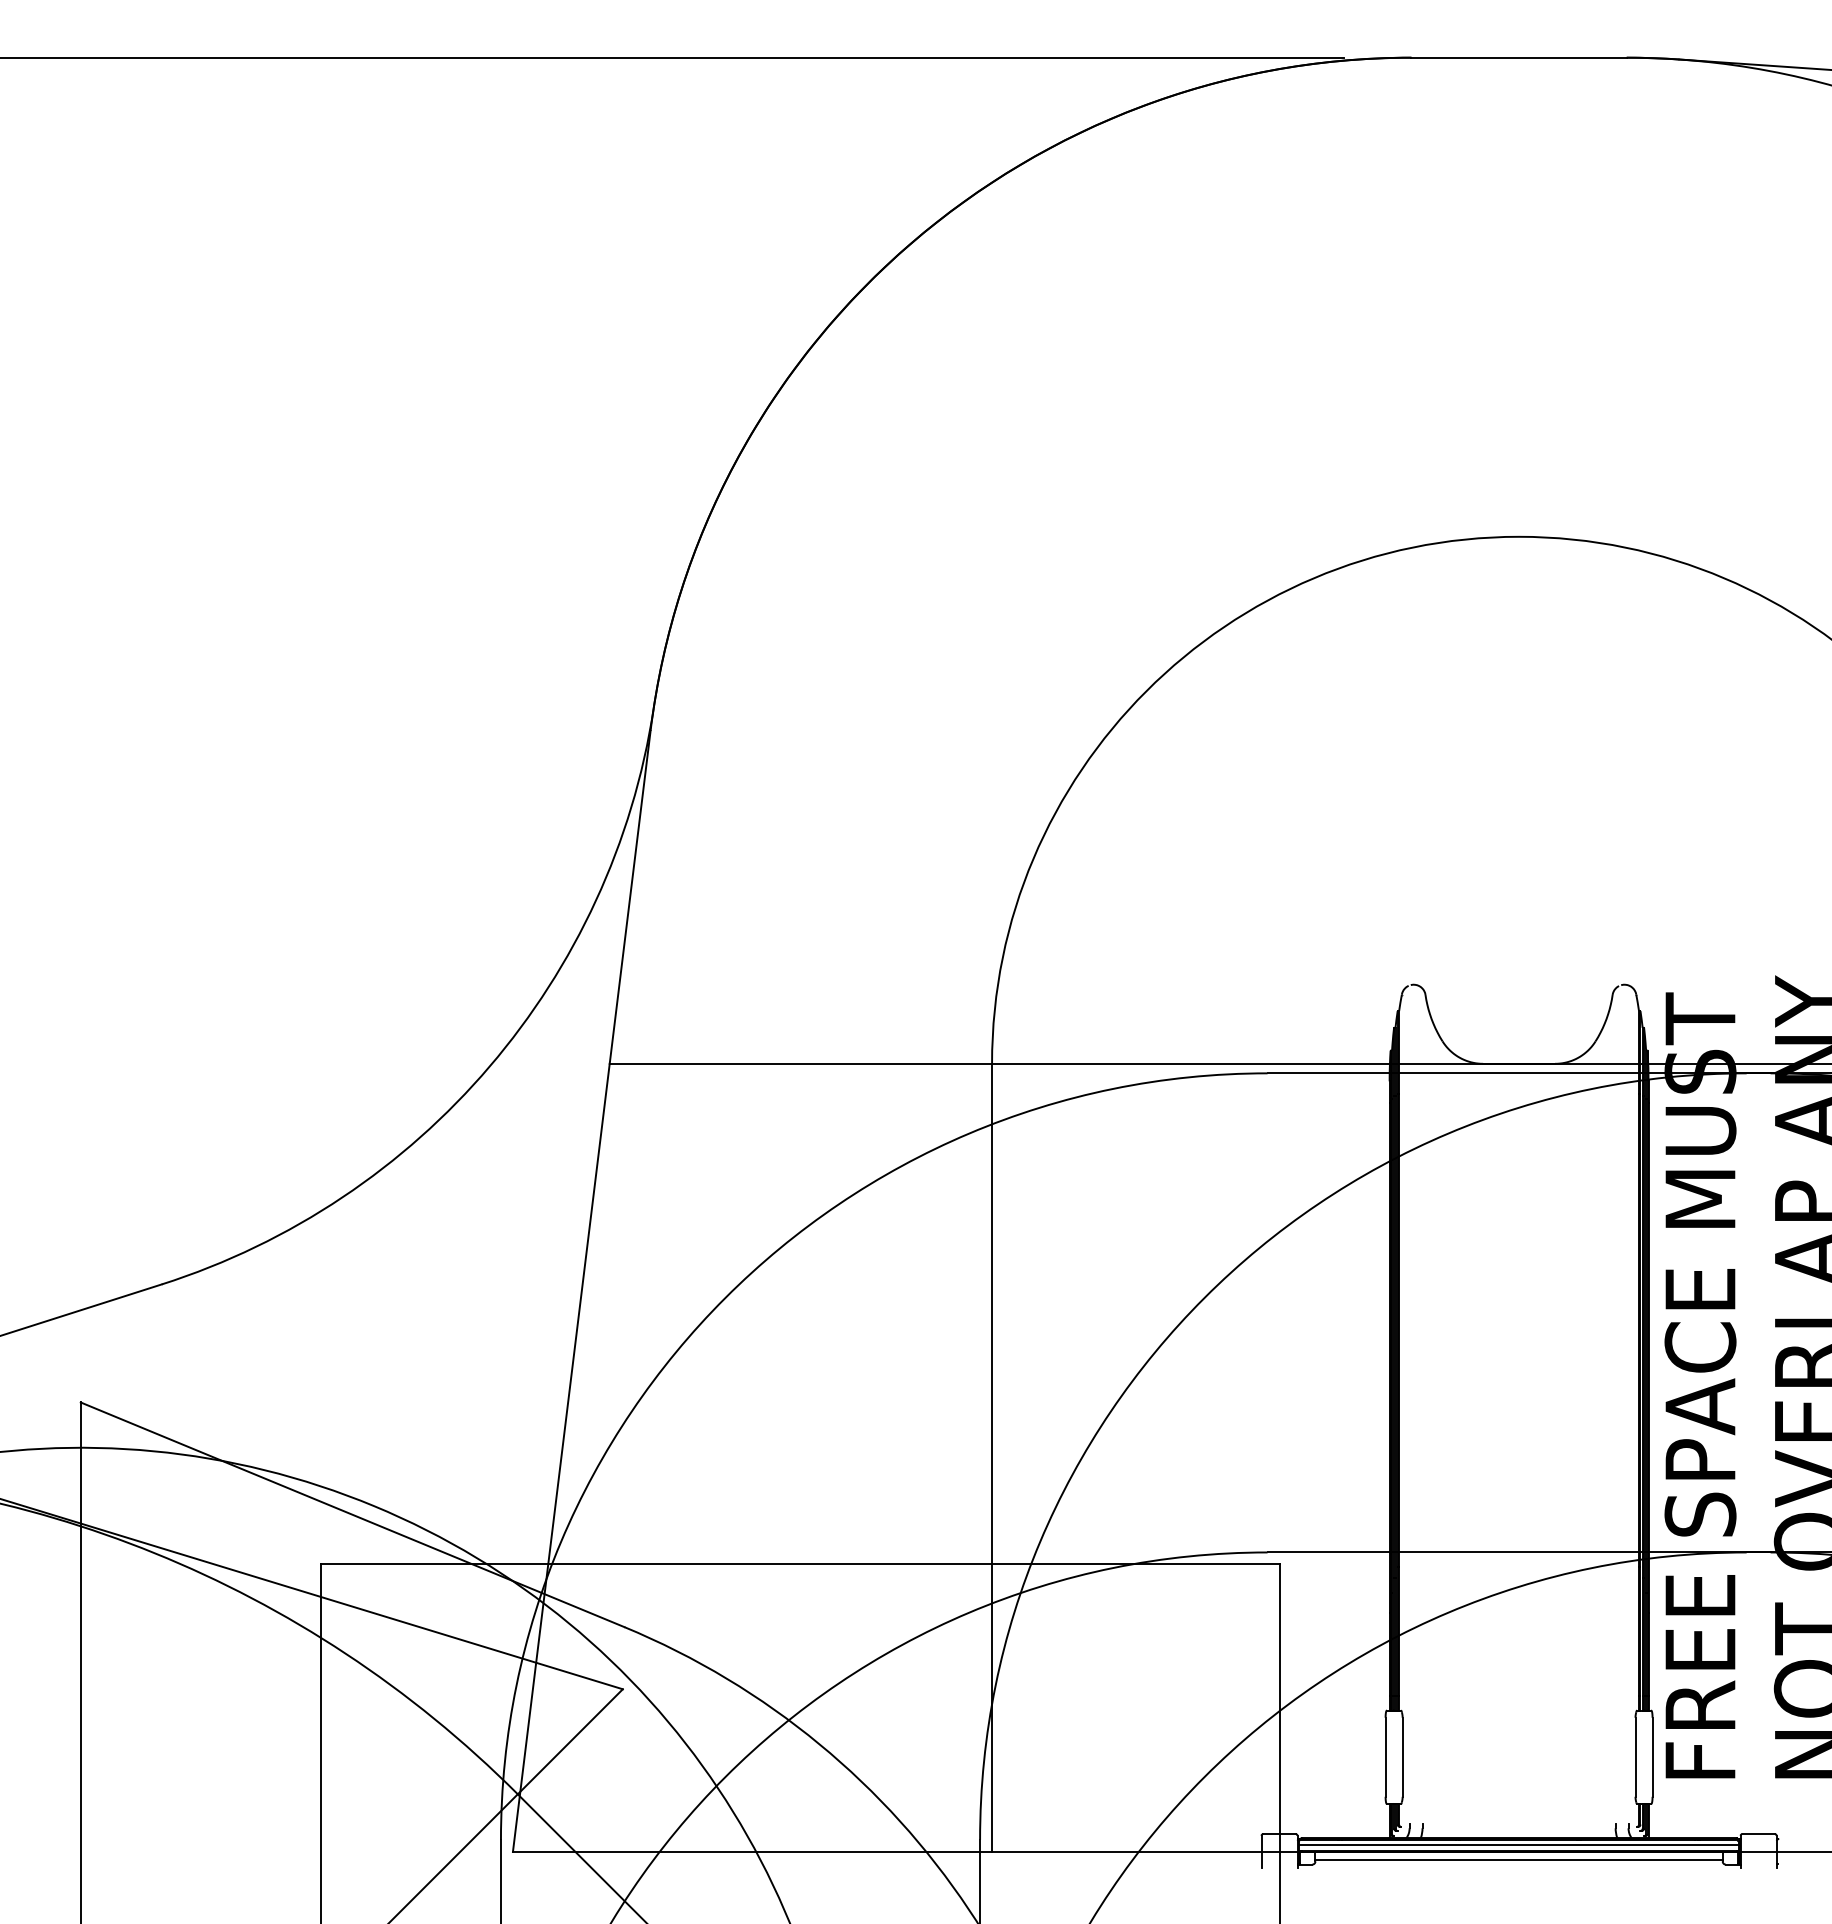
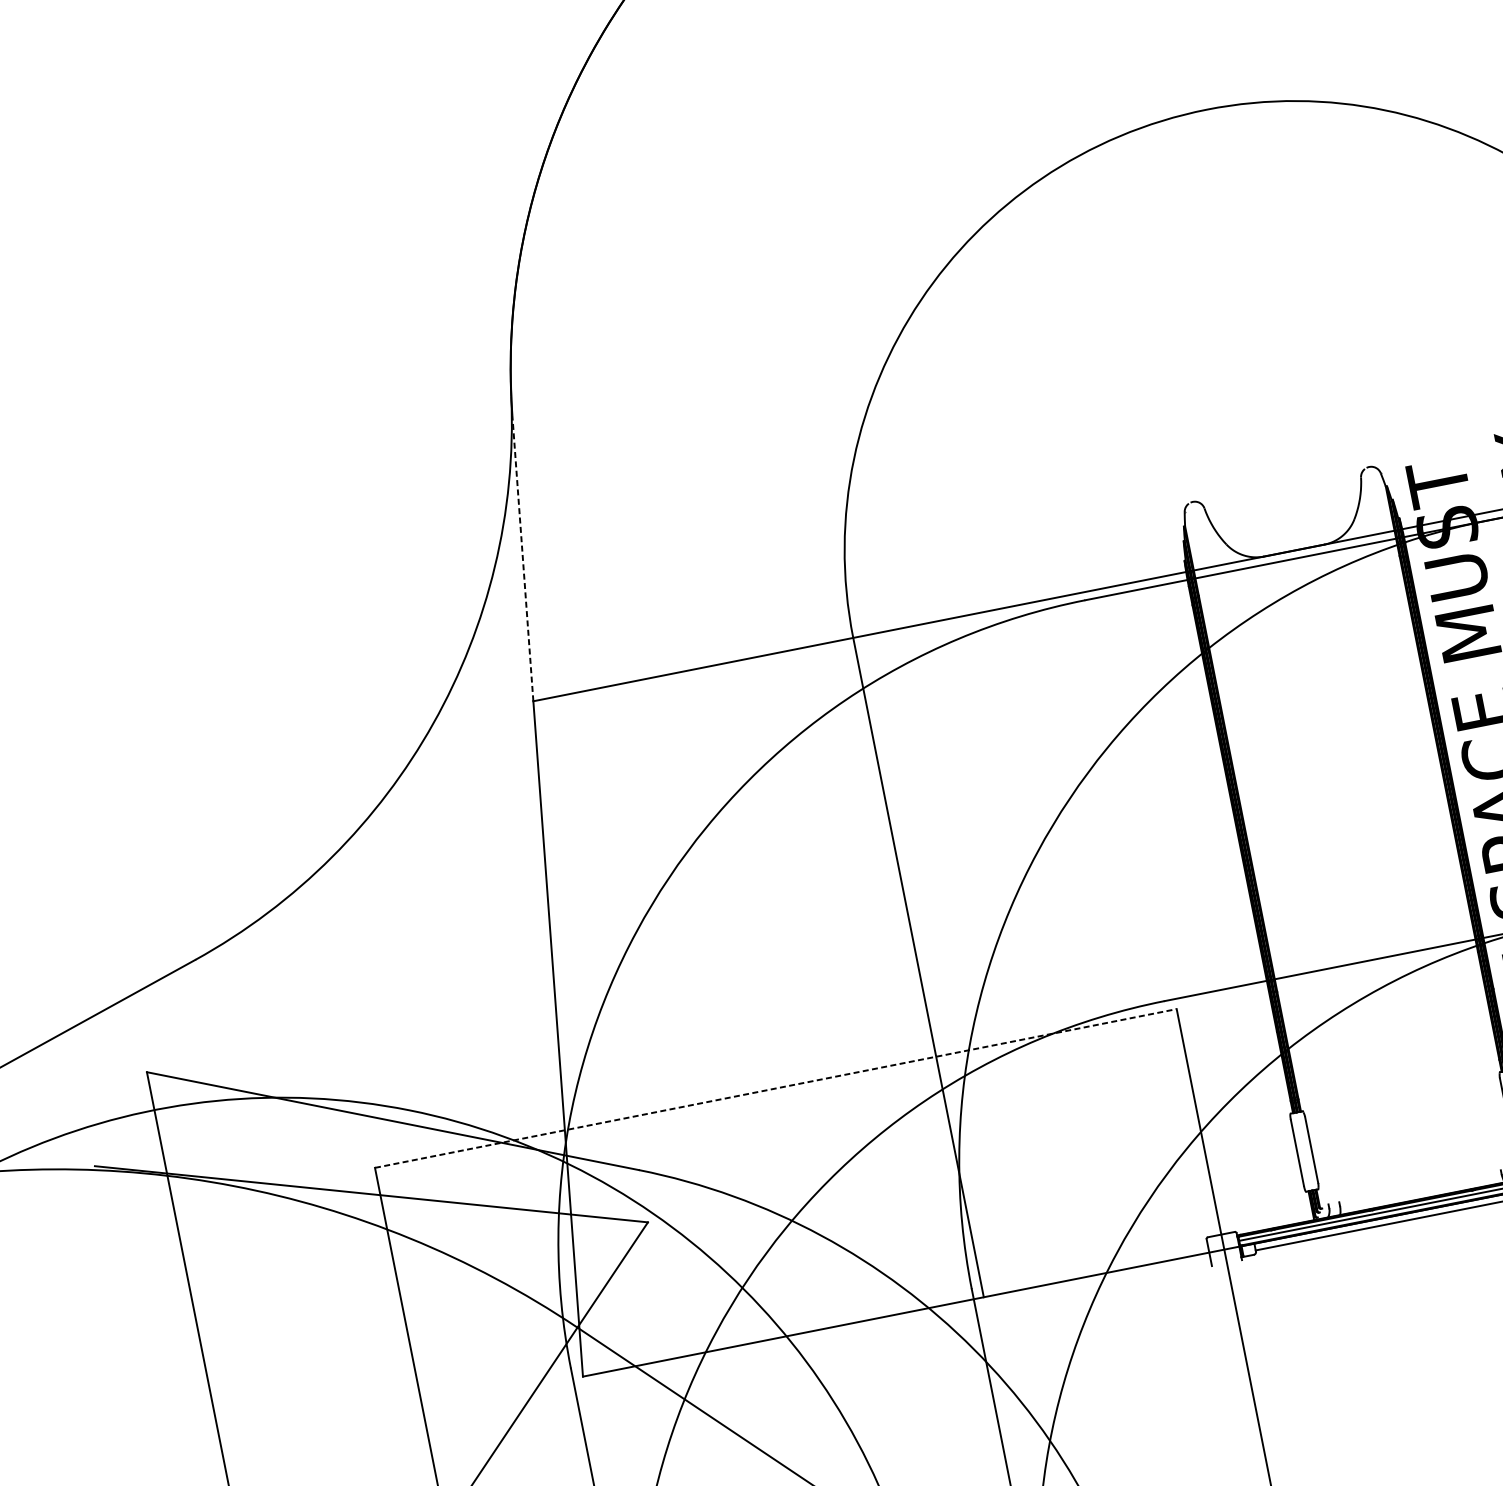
line: (630, 897) -> (523, 558), solid -> dashed
line: (800, 1564) -> (775, 1088), solid -> dashed

